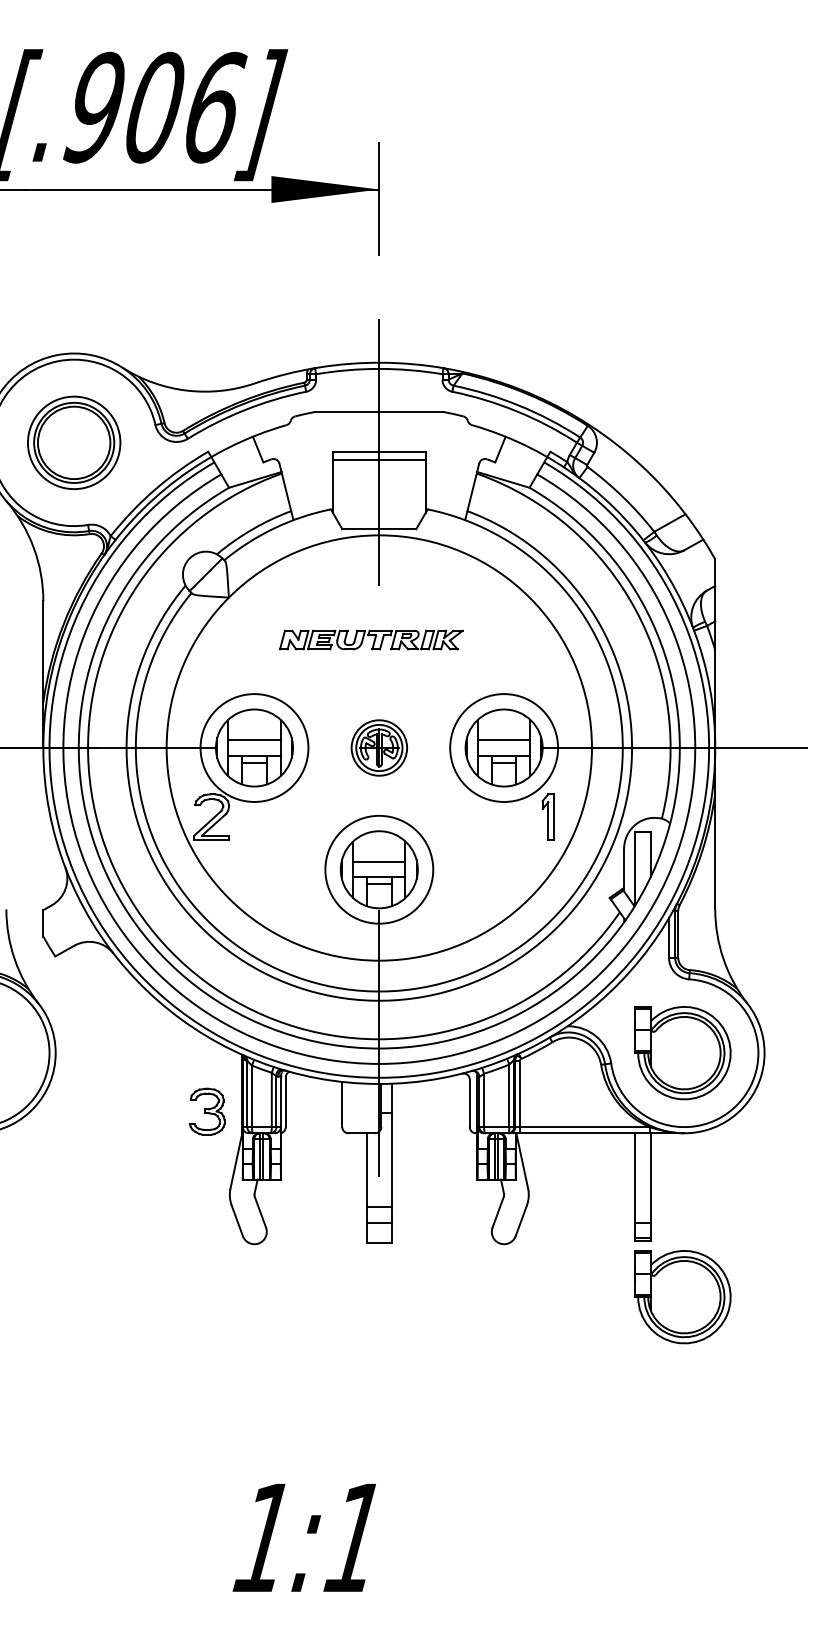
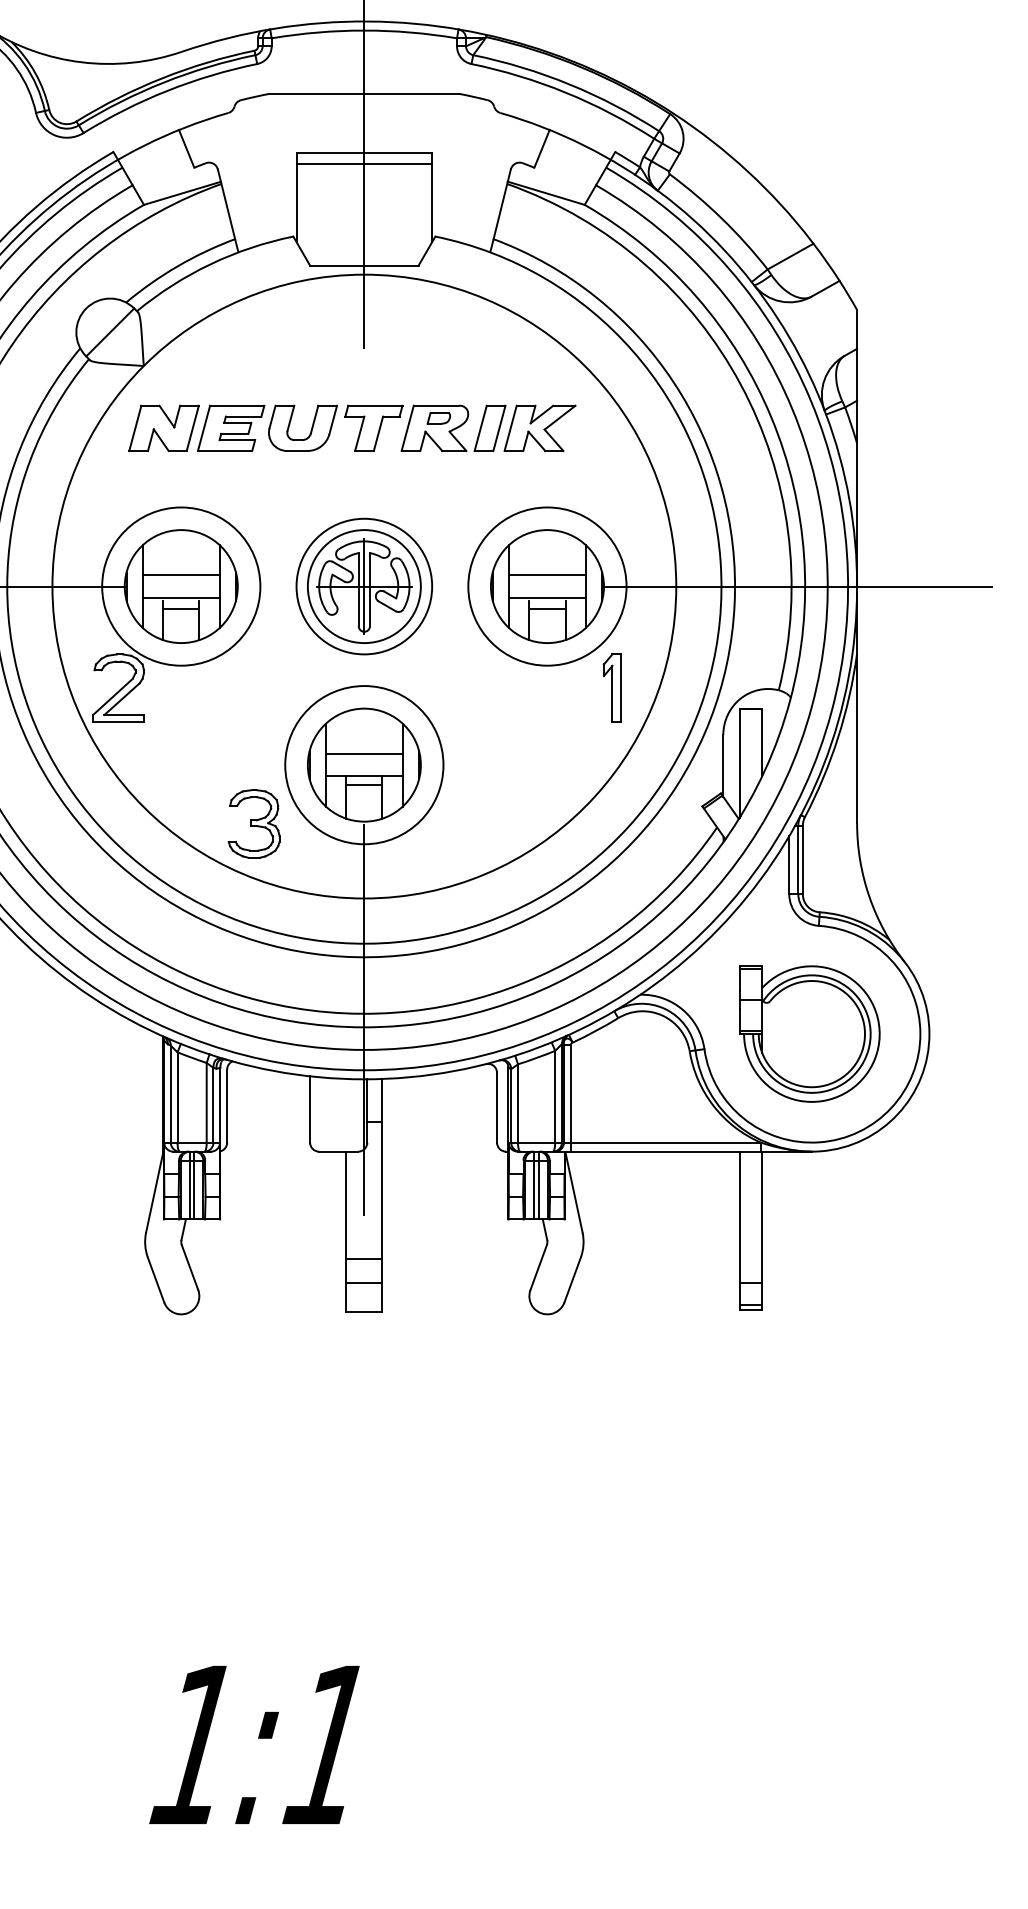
part: (371, 639) -> (352, 427), size x1.67
part: (379, 747) -> (364, 585), size x1.67
part: (206, 1111) -> (253, 823), moved
part: (682, 1297) -> (809, 1392), removed

